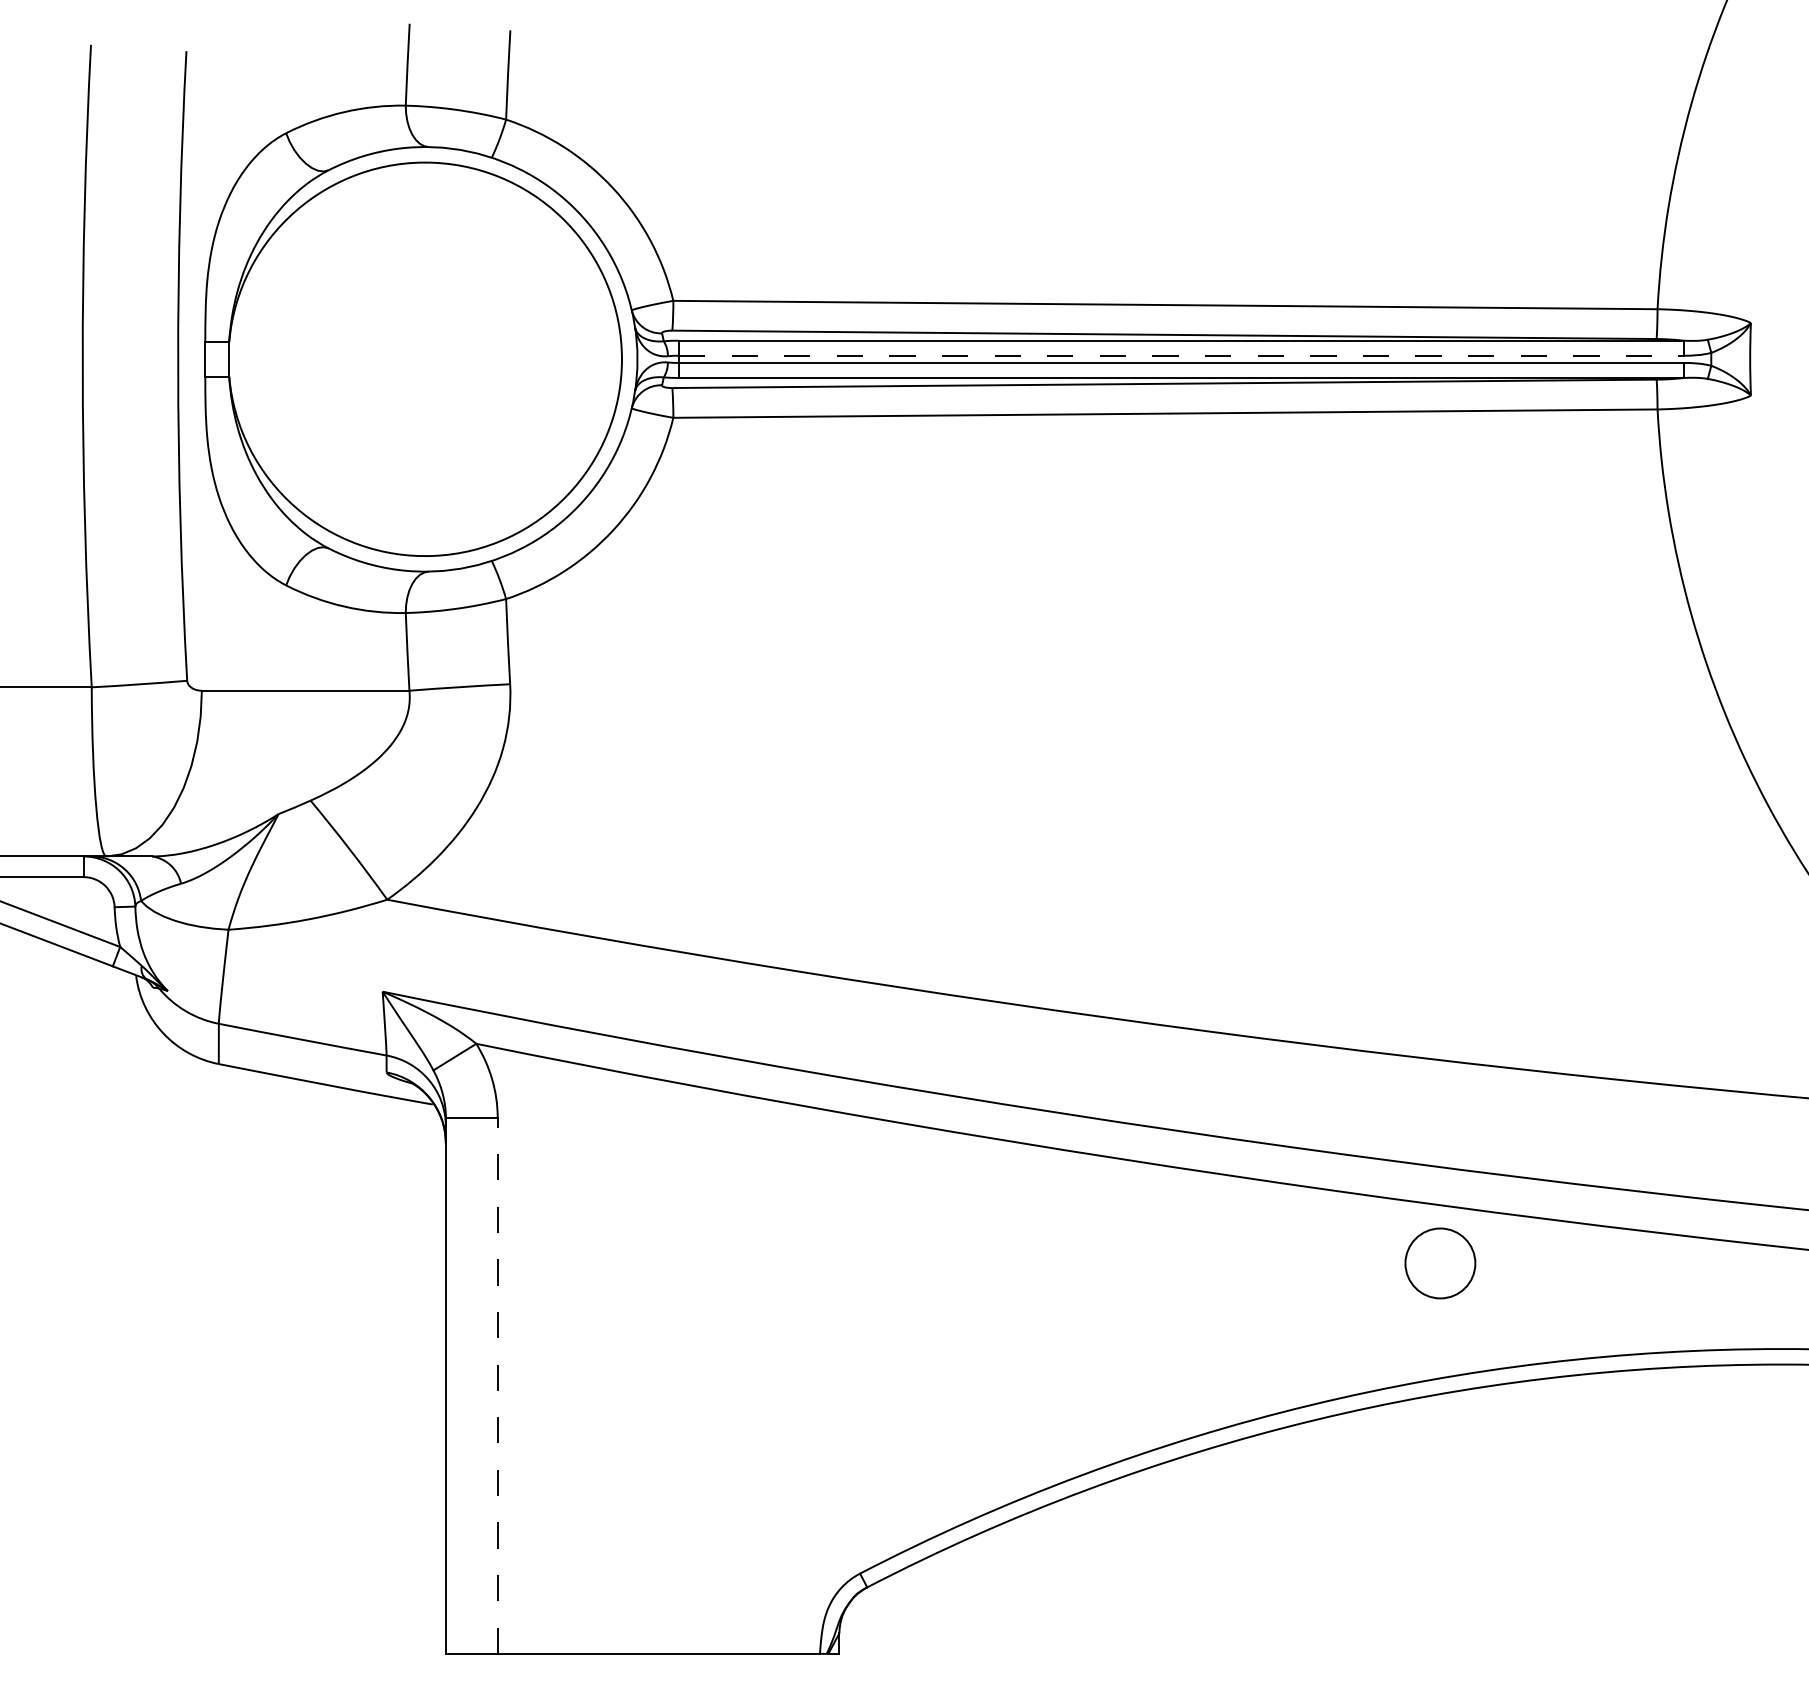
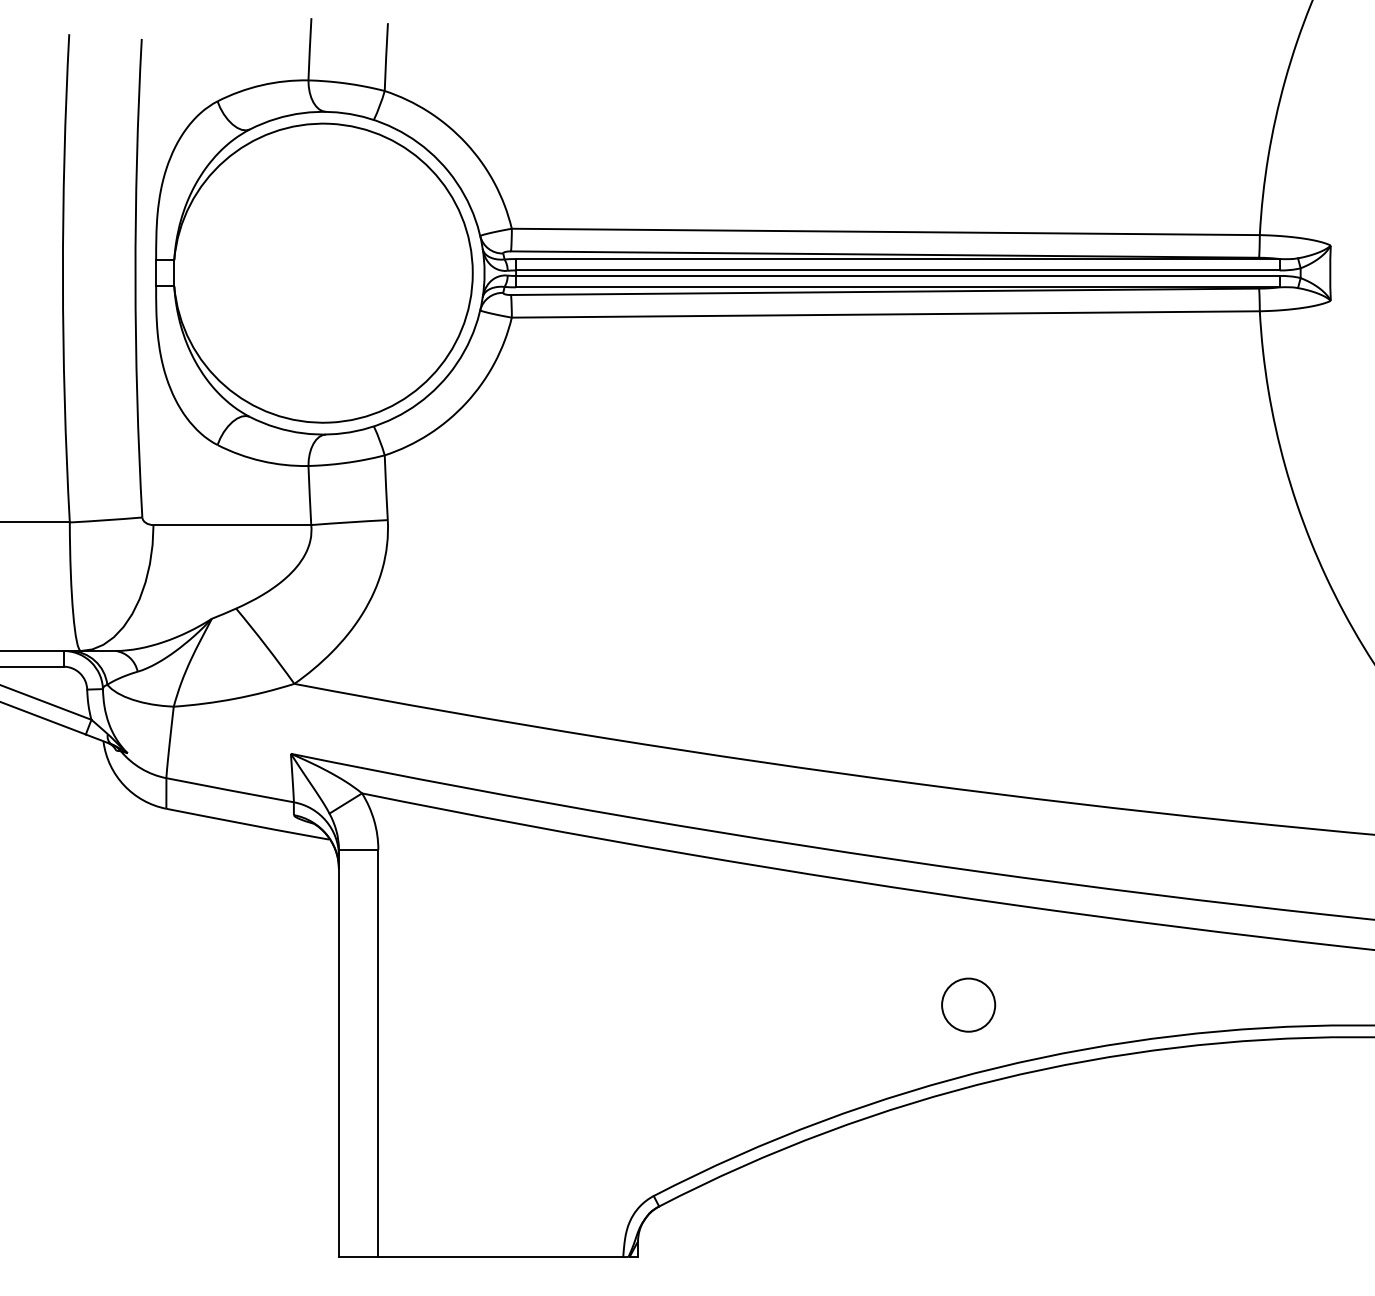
line: (1181, 355) -> (898, 270), dashed -> solid
circle: (1440, 1263) -> (968, 1005), moved
line: (497, 1385) -> (378, 1053), dashed -> solid

